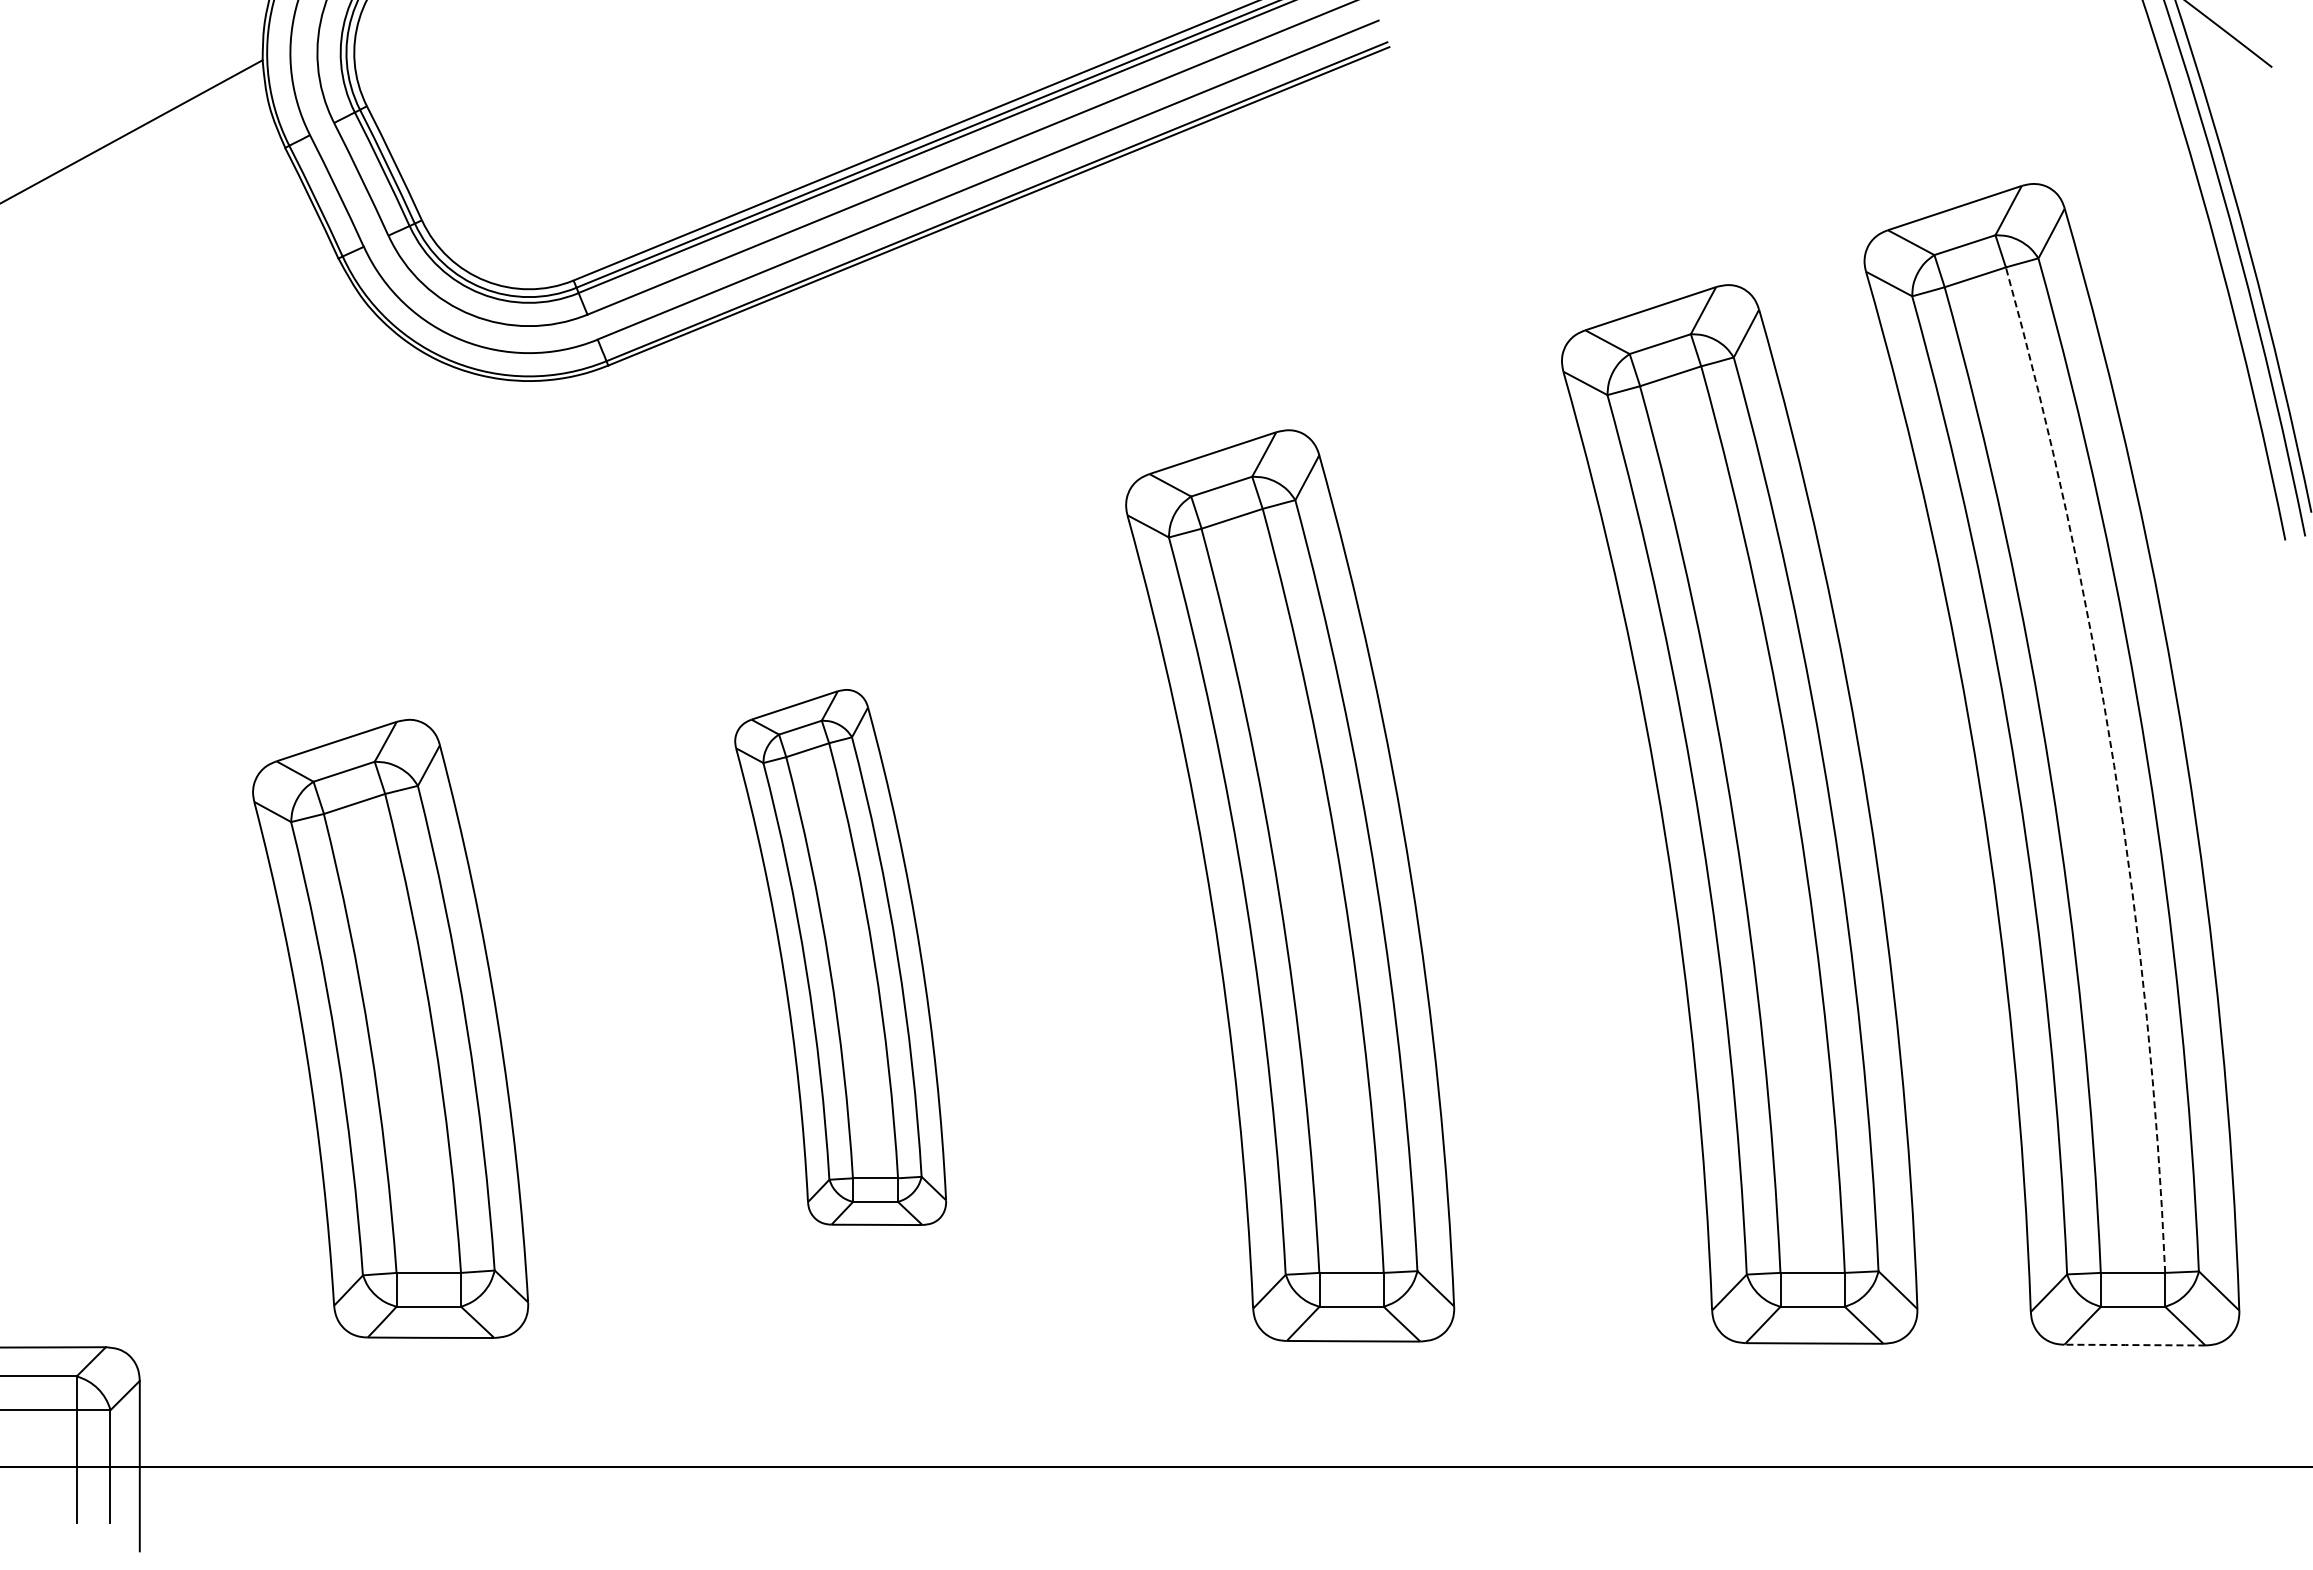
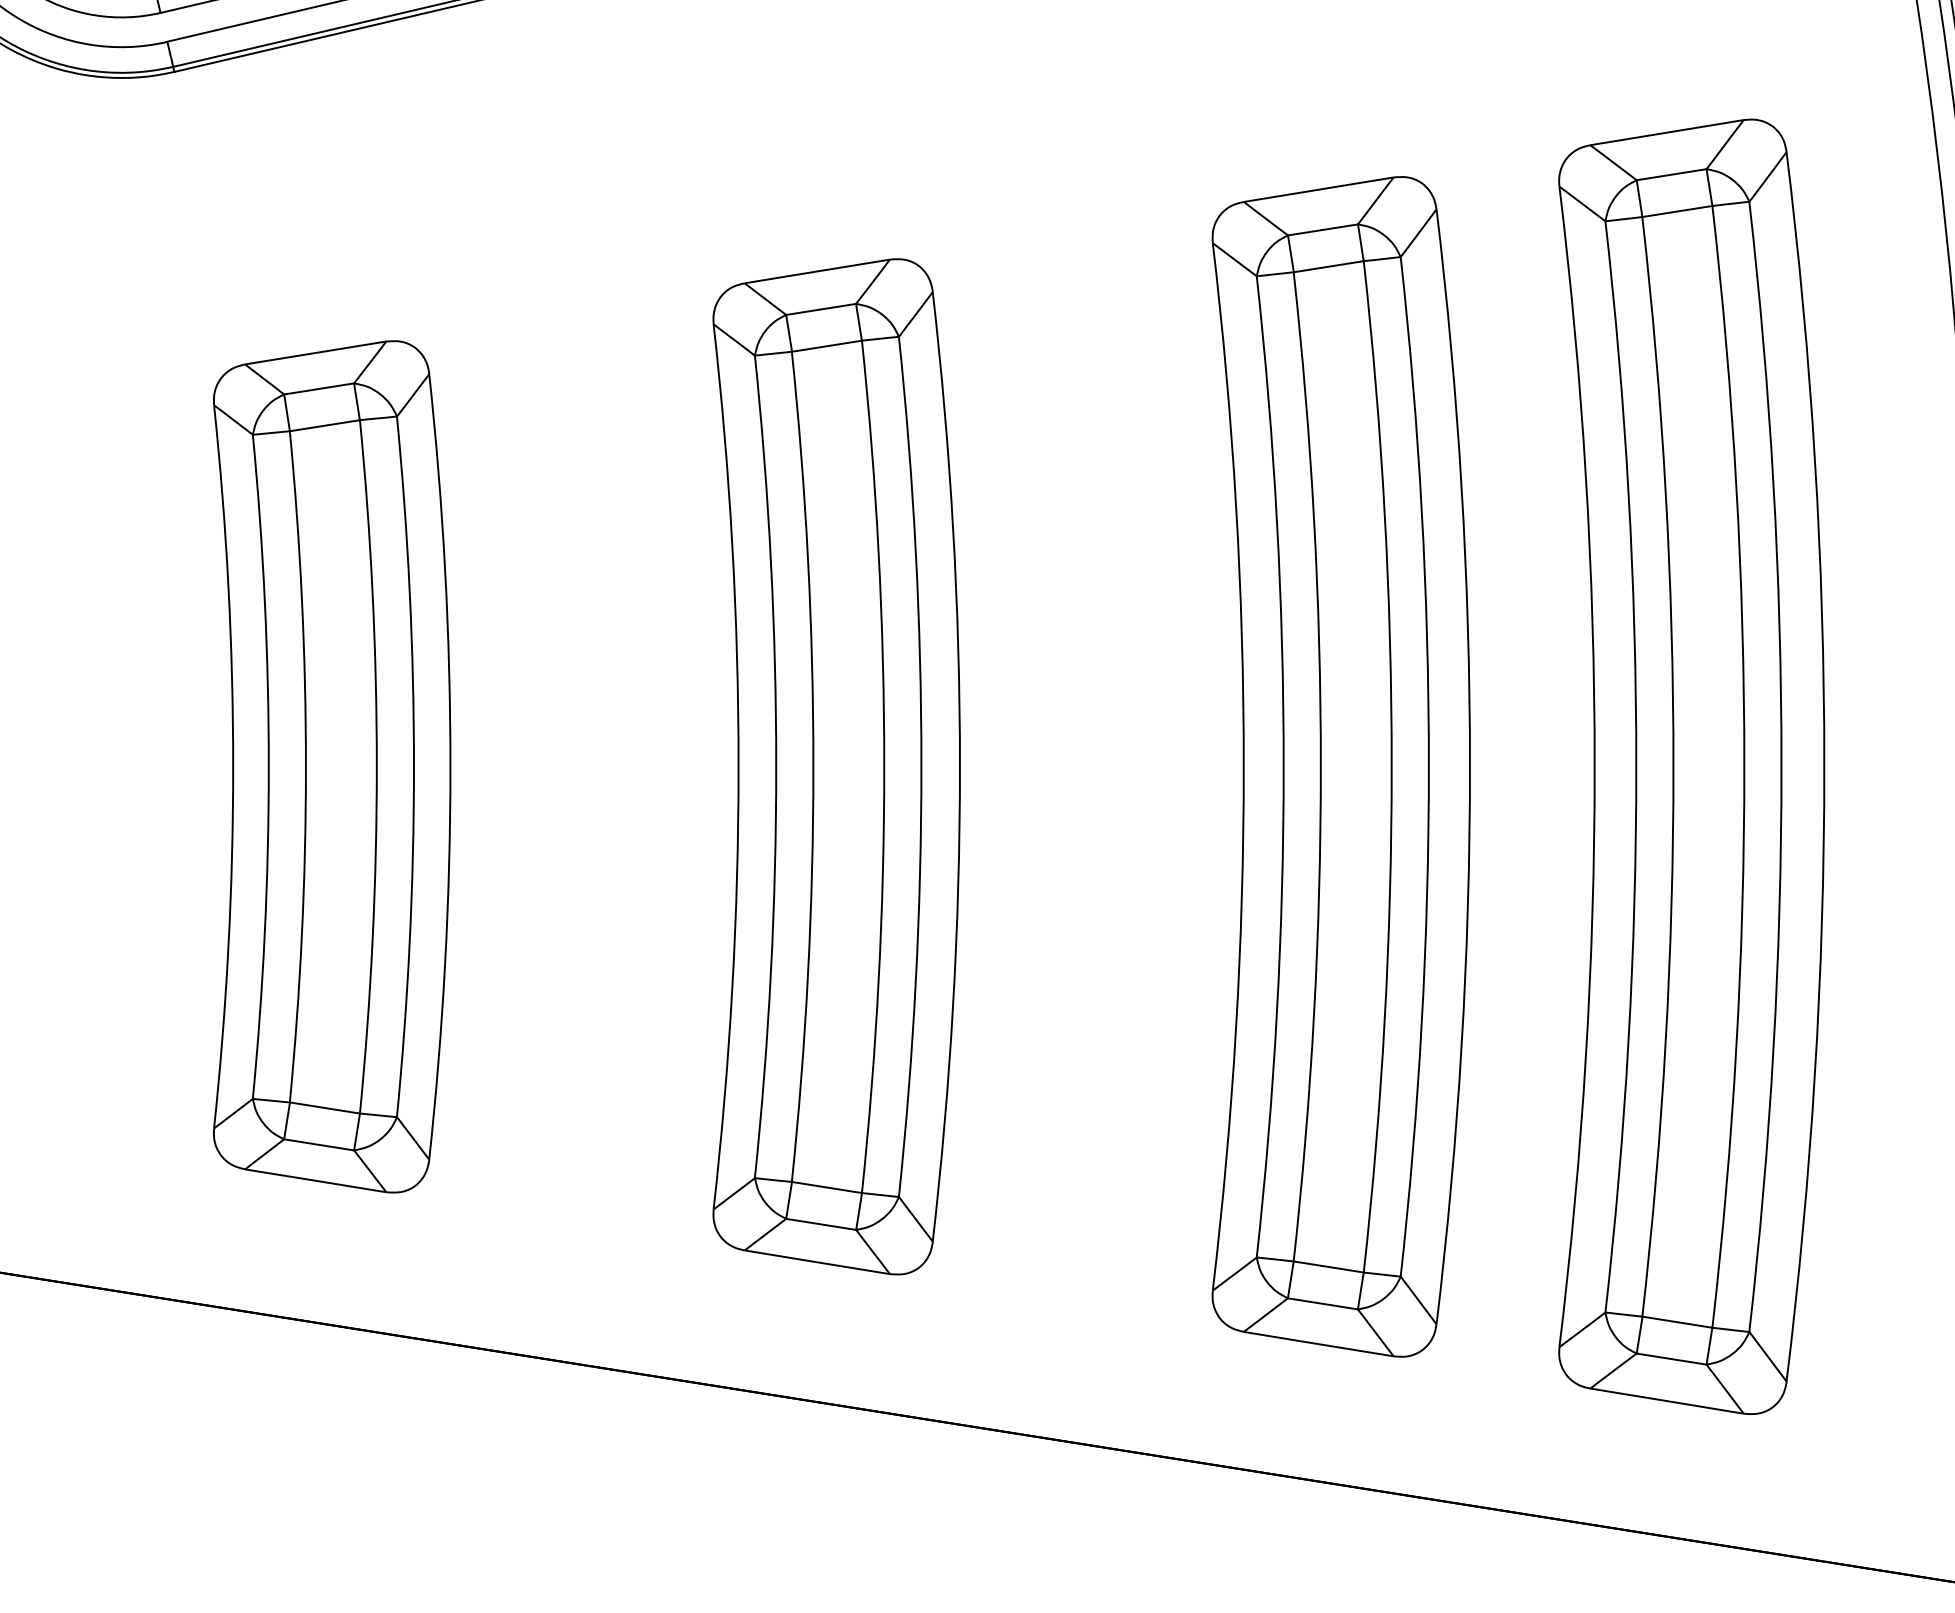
arc: (2114, 765) -> (1744, 766), dashed -> solid
part: (840, 957) -> (325, 756), size x1.43
line: (2133, 1345) -> (1665, 1401), dashed -> solid

